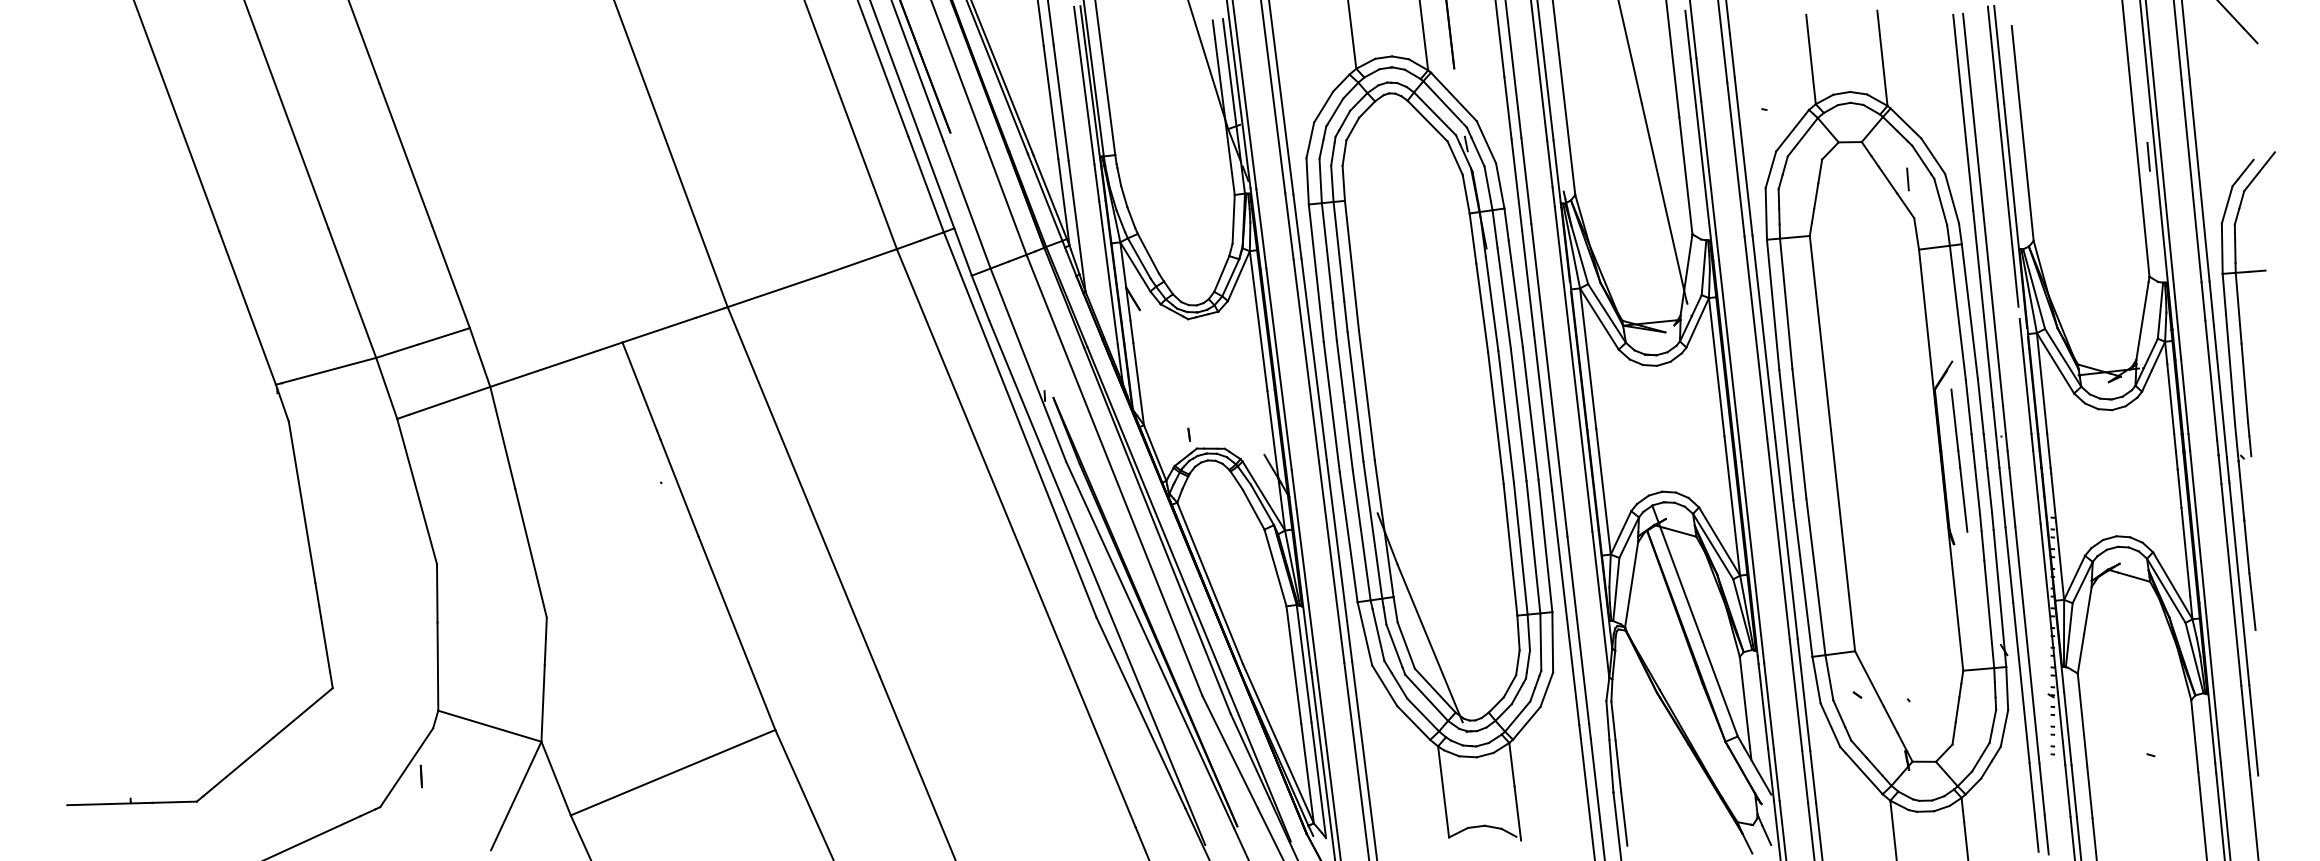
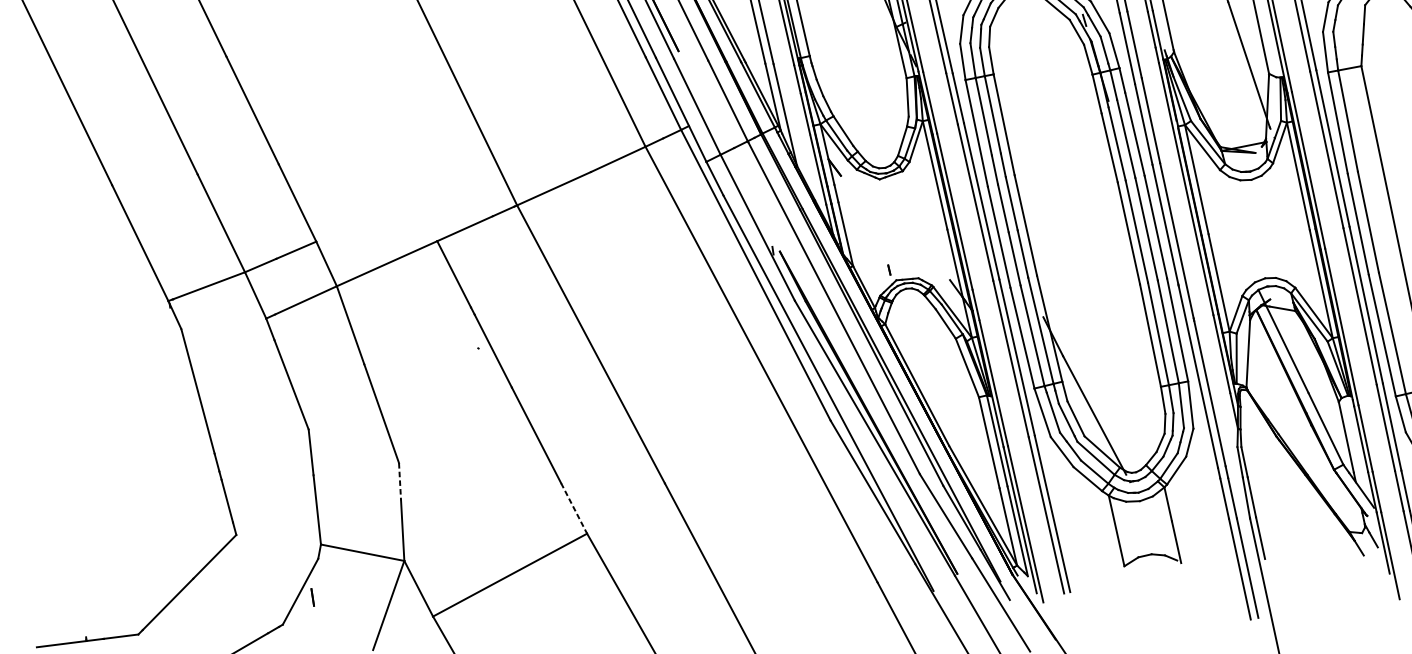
line: (545, 641) -> (399, 481), solid -> dashed
line: (762, 696) -> (574, 508), solid -> dashed

